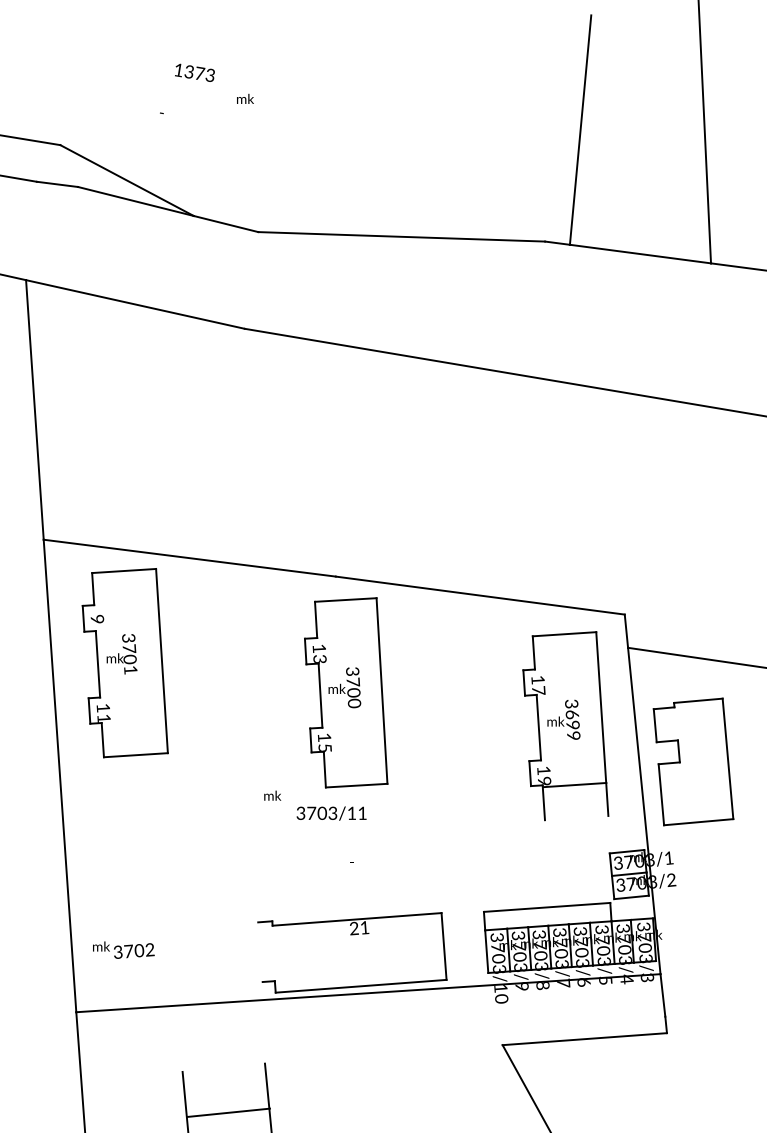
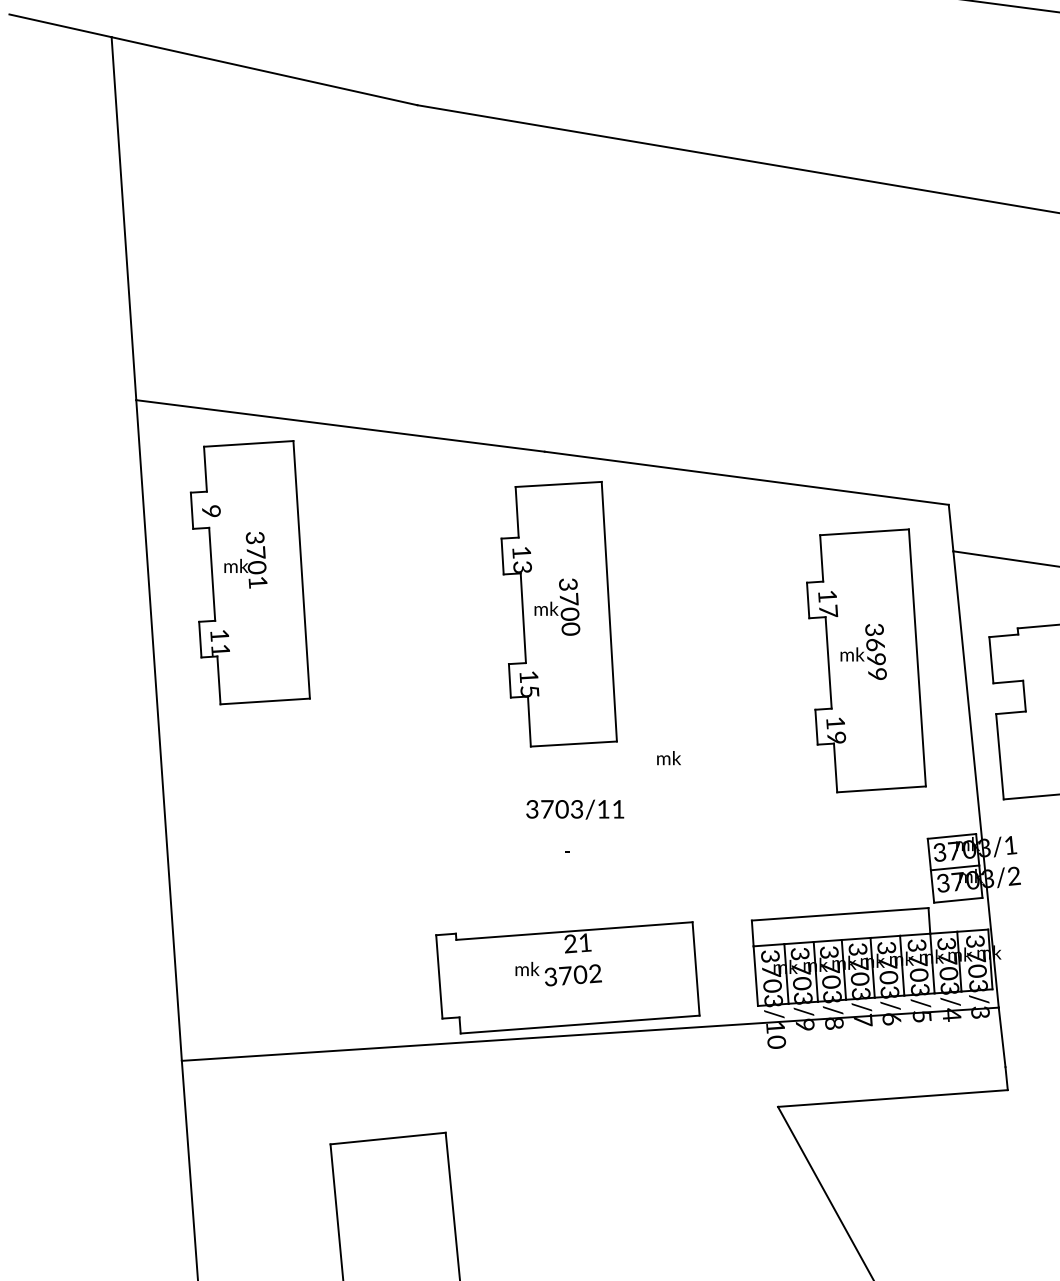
line: (574, 784) -> (881, 788), moved
text: (272, 795) -> (668, 757), moved
text: (331, 813) -> (575, 809), moved
text: (123, 949) -> (558, 973), moved
line: (260, 952) -> (439, 977), added
line: (228, 1112) -> (387, 1138), moved

